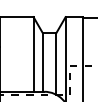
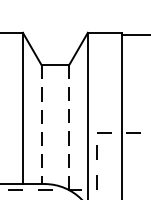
line: (42, 62) -> (41, 124), solid -> dashed
line: (56, 63) -> (69, 126), solid -> dashed

